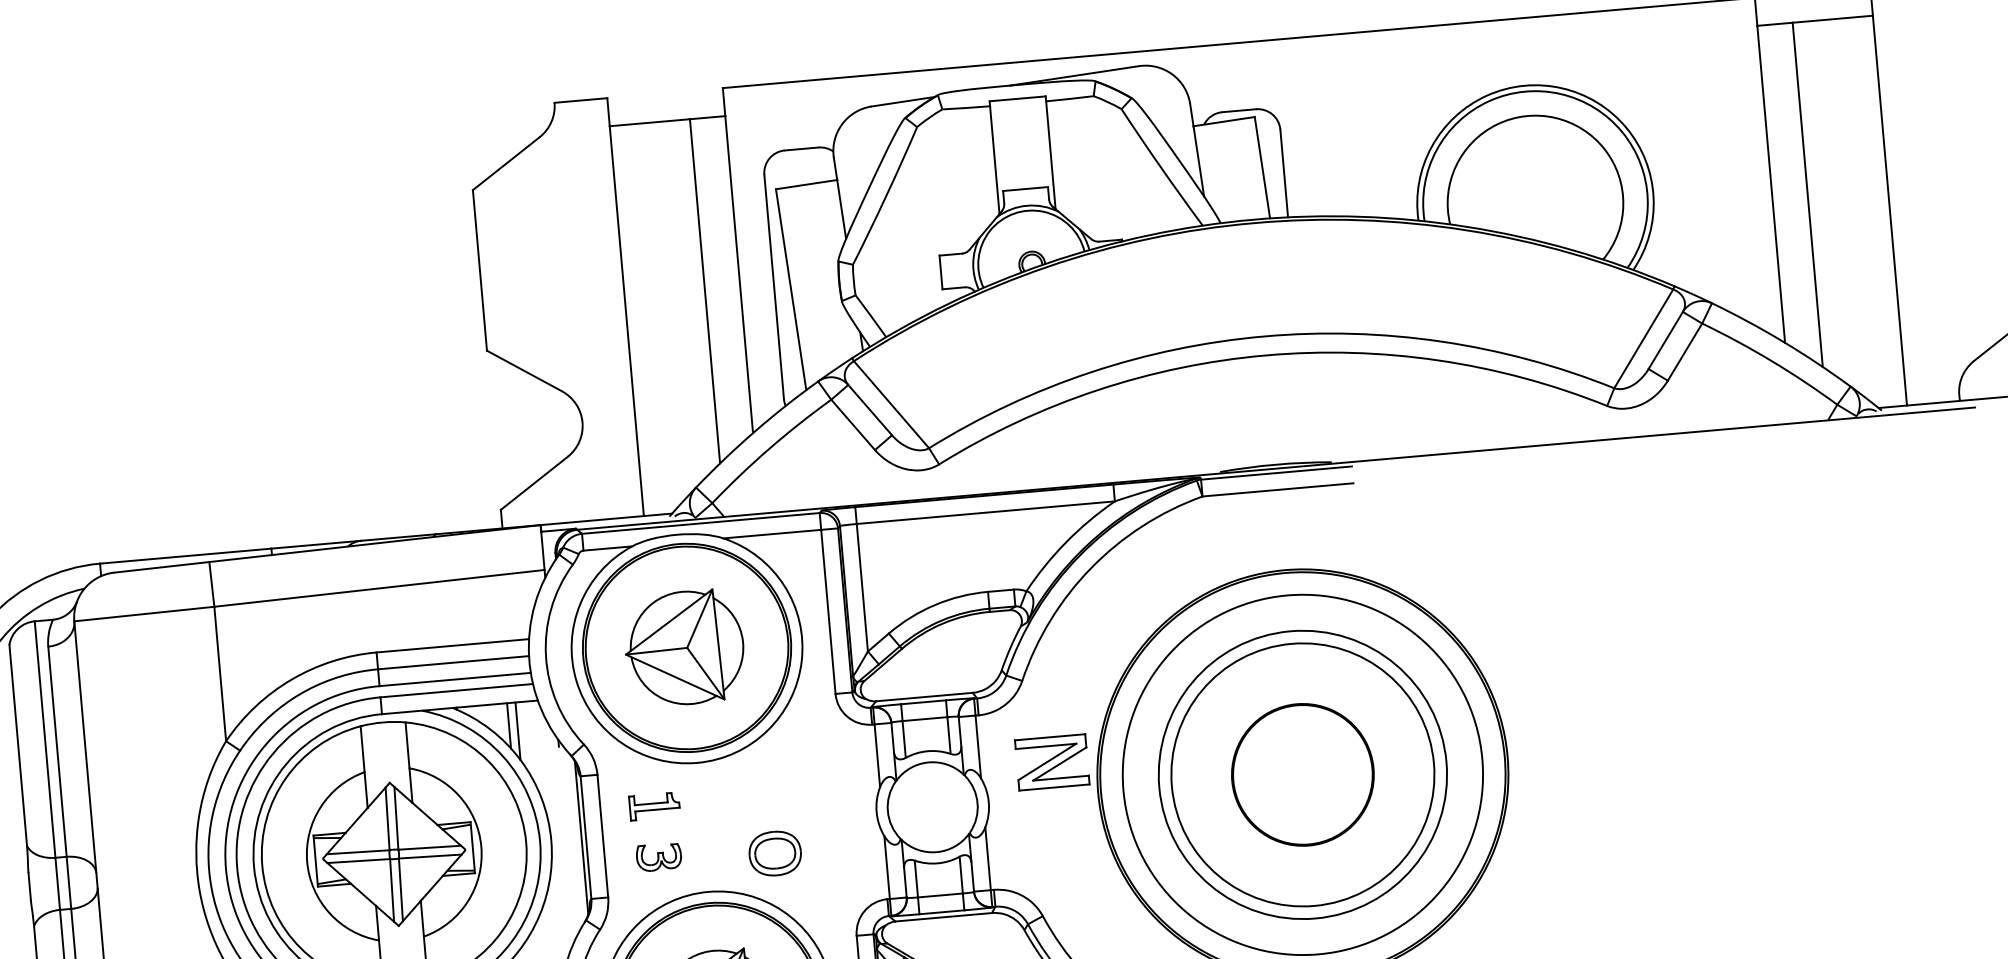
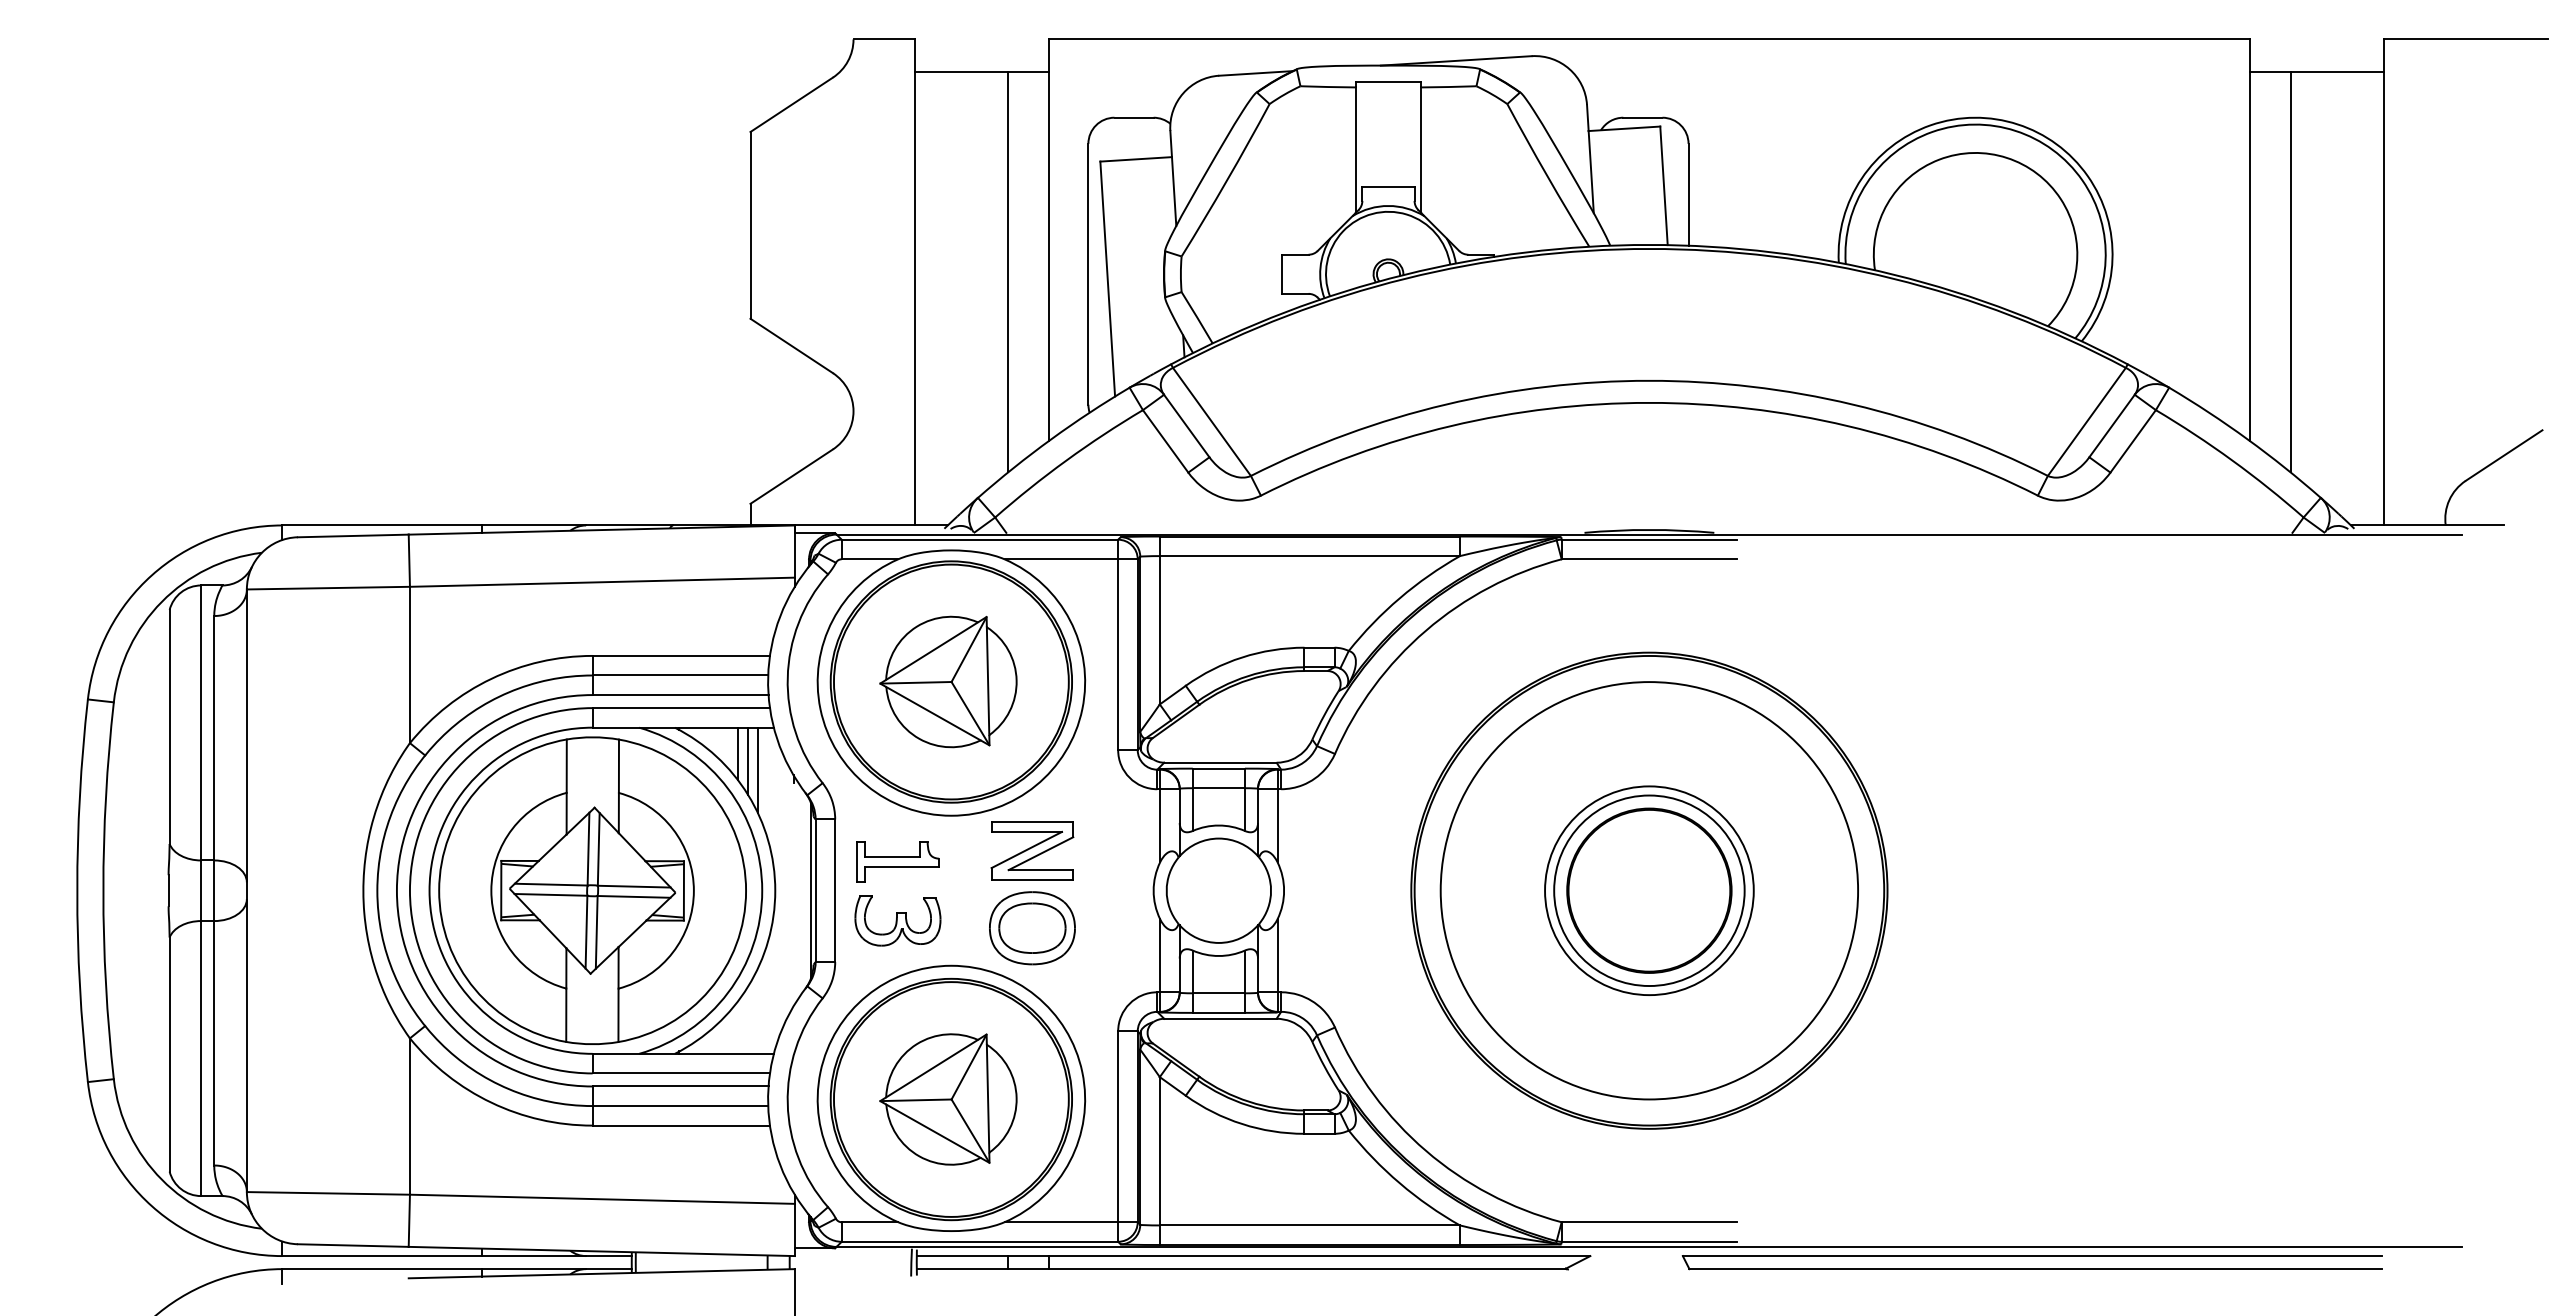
line: (526, 737) -> (757, 769), added
part: (1052, 761) -> (1032, 850), moved
circle: (1302, 774) -> (1649, 890), size x0.62
circle: (1302, 774) -> (1649, 890), size x0.62
part: (654, 806) -> (897, 861), size x1.43
part: (775, 853) -> (1032, 928), size x1.43
part: (658, 857) -> (897, 920), size x1.67

